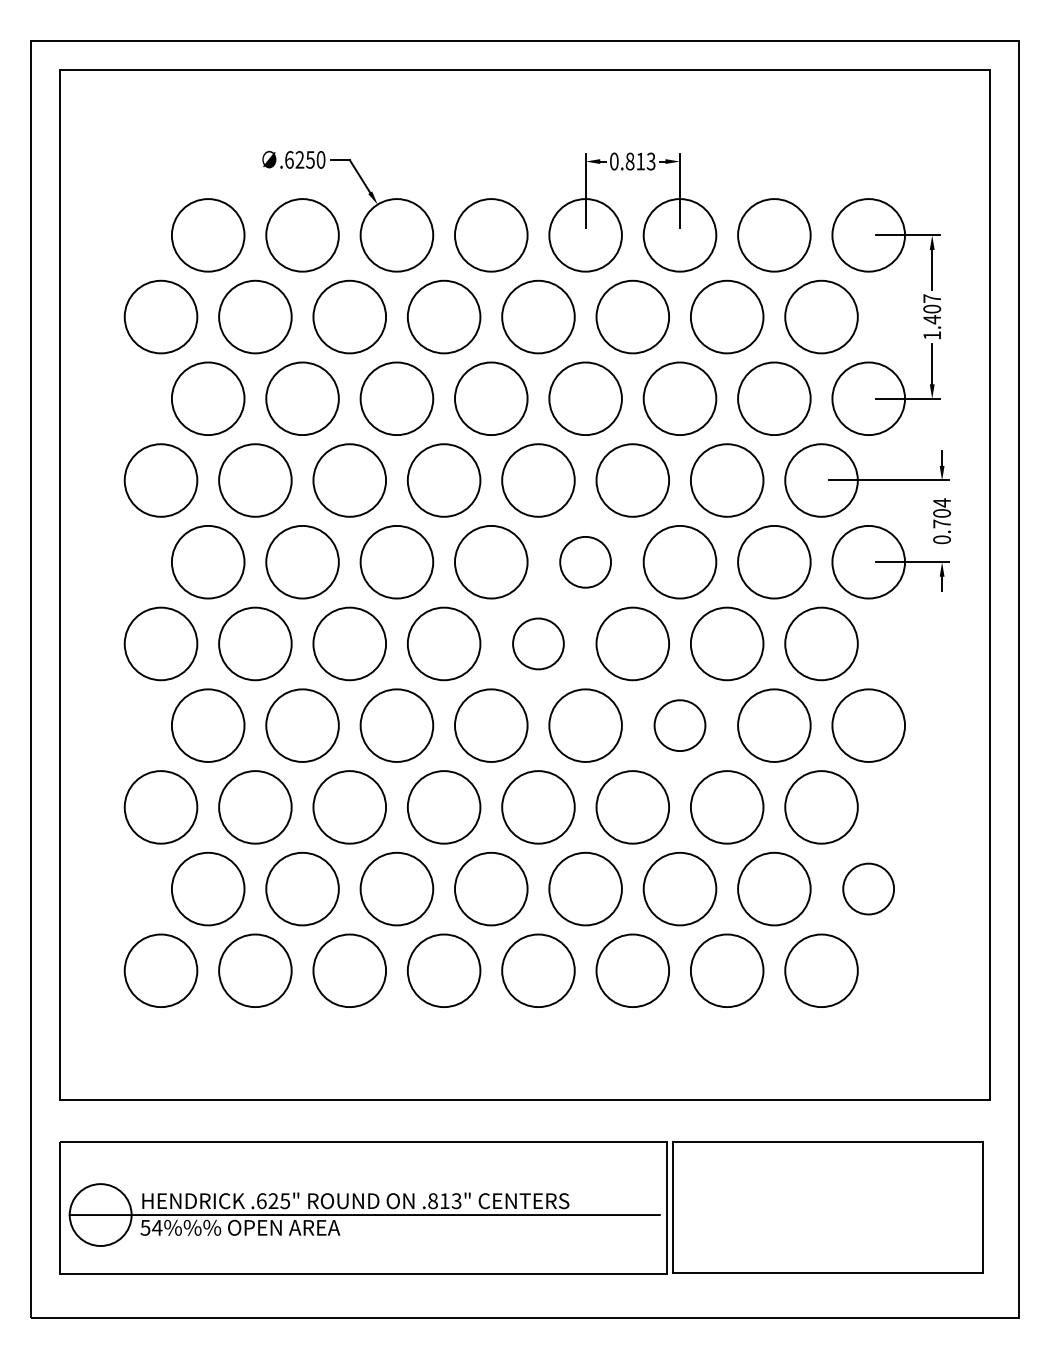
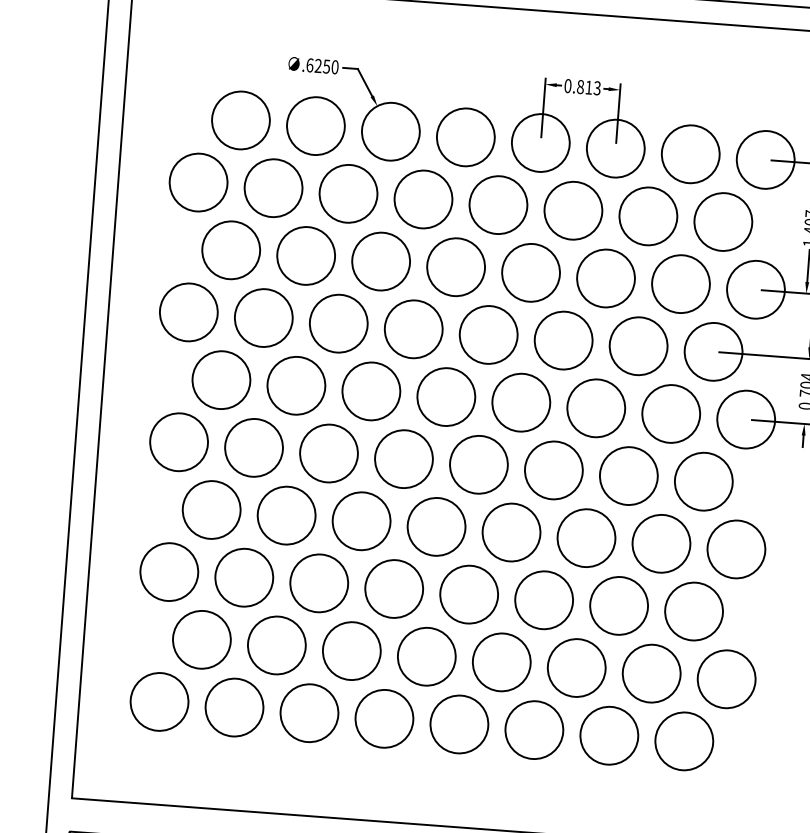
circle: (585, 562) -> (521, 402), size x1.43
circle: (538, 643) -> (478, 464), size x1.43
circle: (679, 725) -> (586, 538), size x1.43
circle: (868, 888) -> (726, 678), size x1.43

